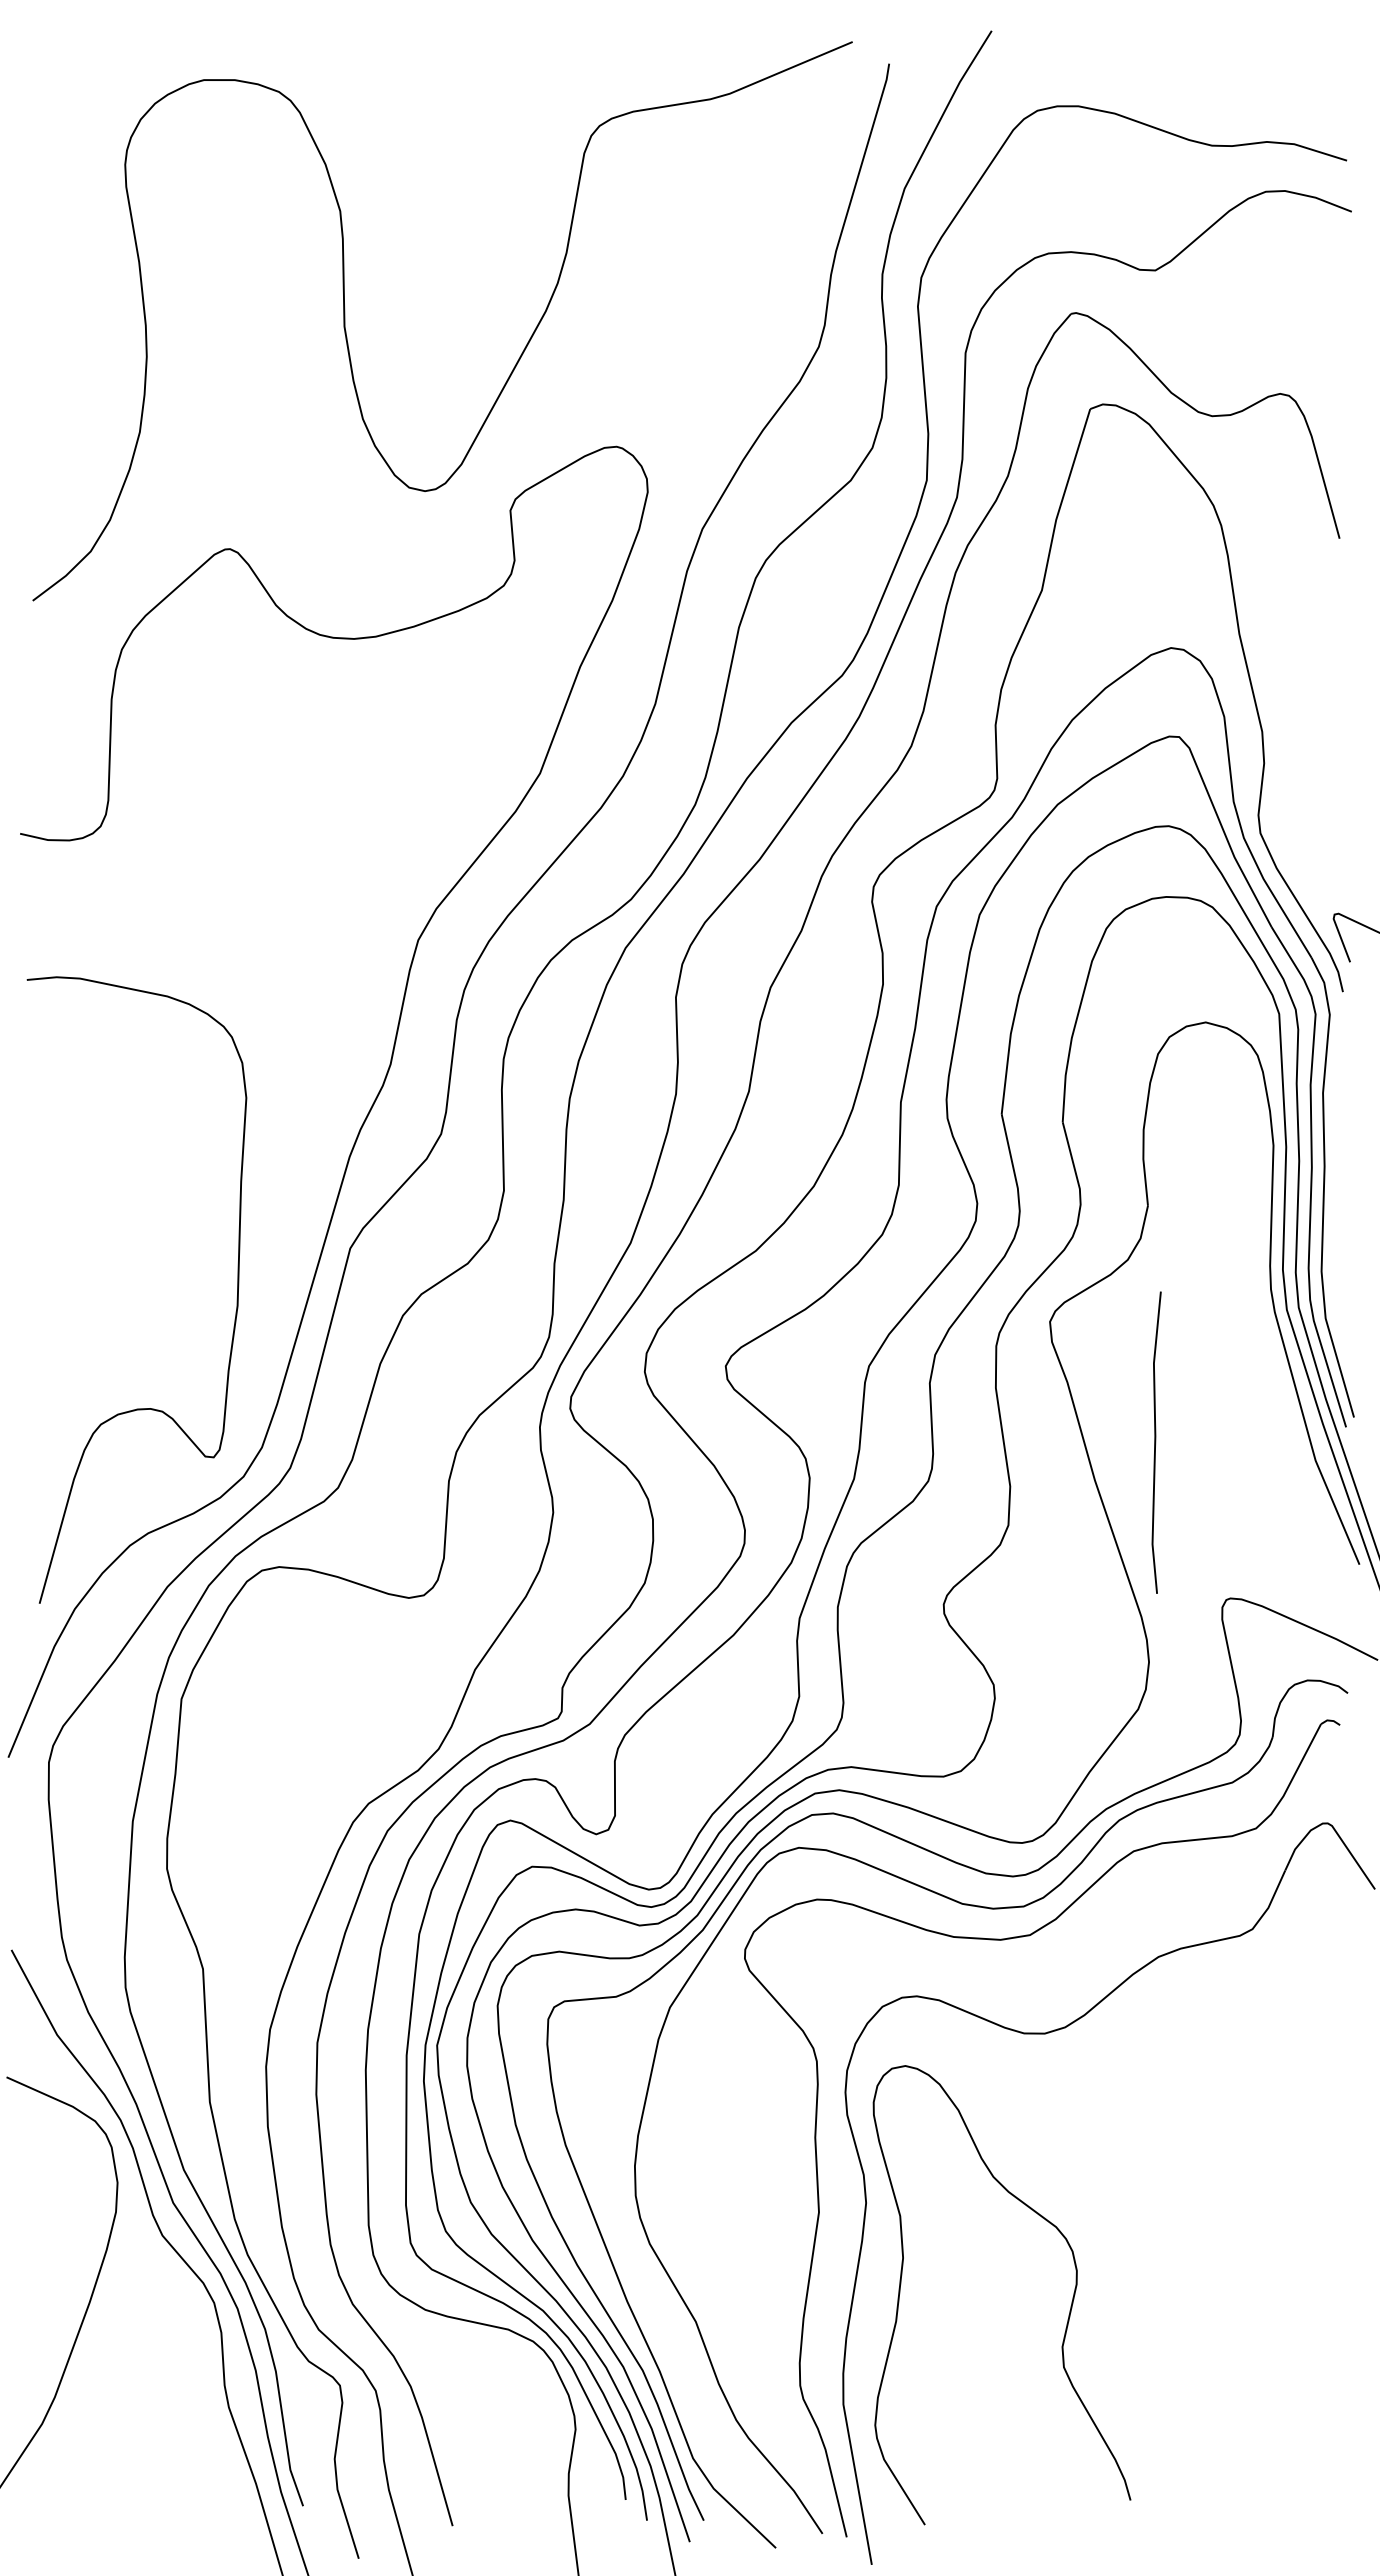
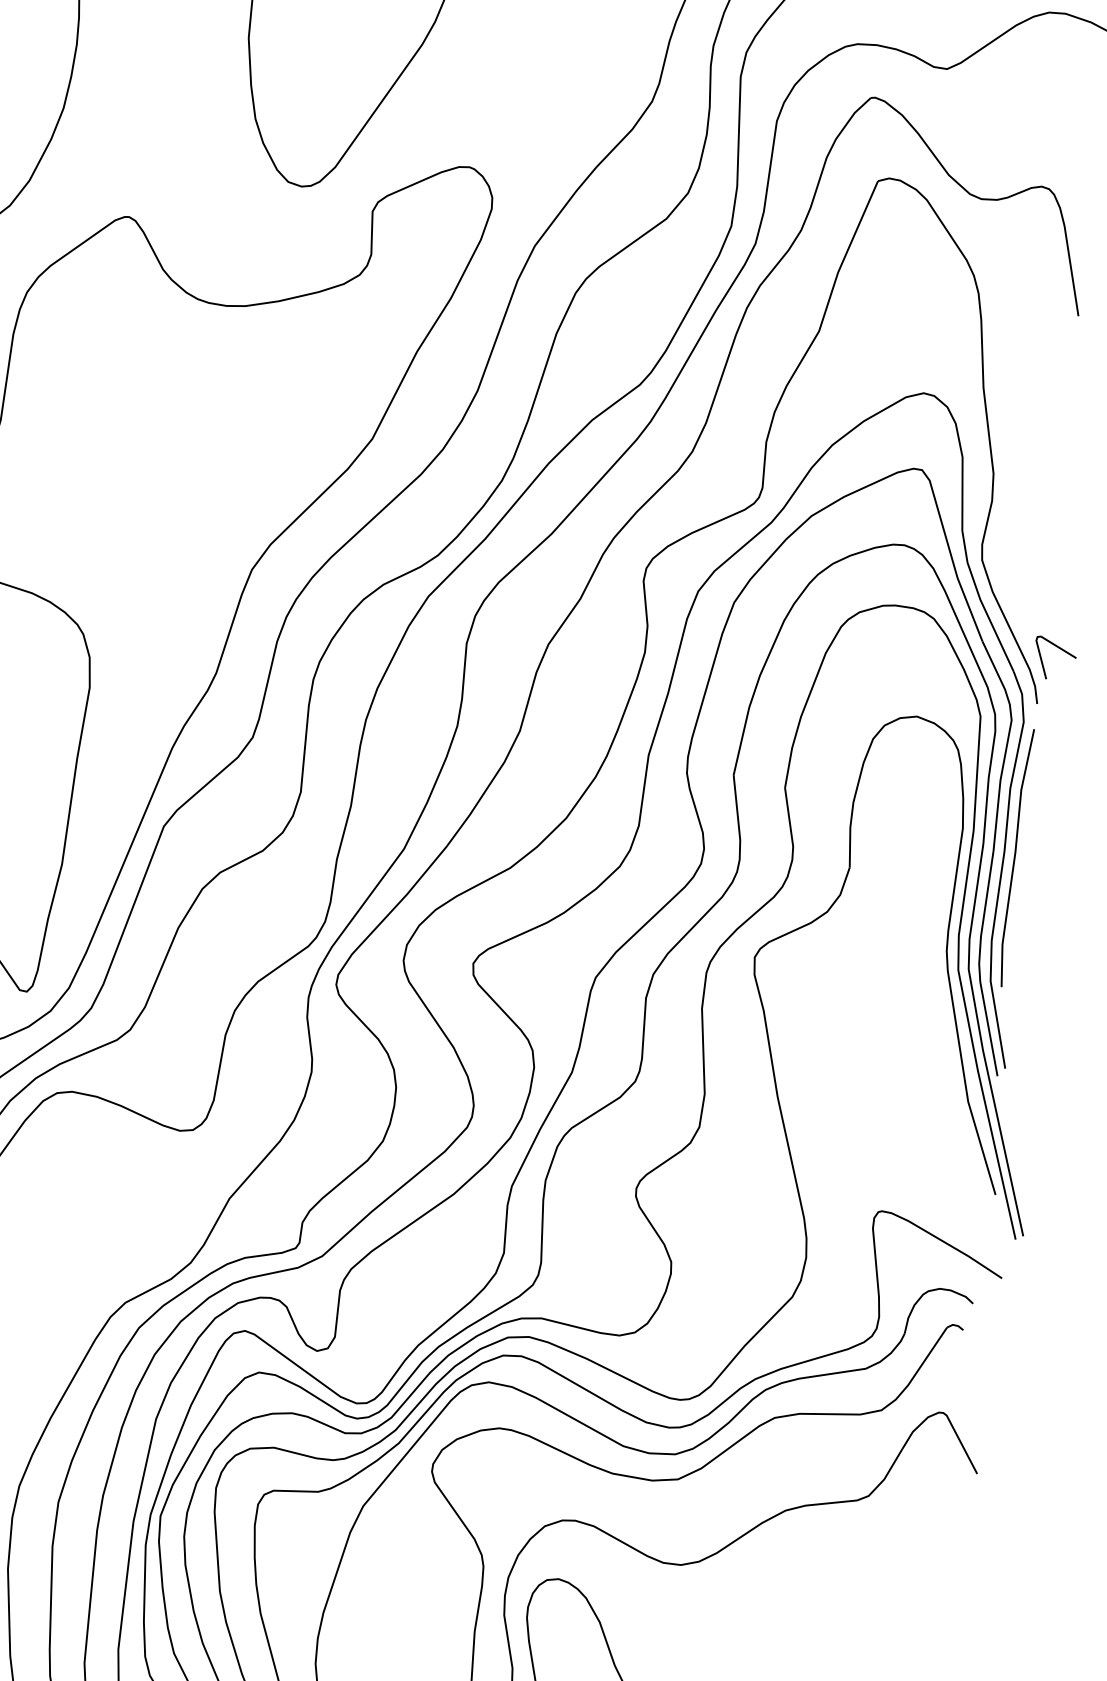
line: (1156, 1442) -> (1015, 857), moved

